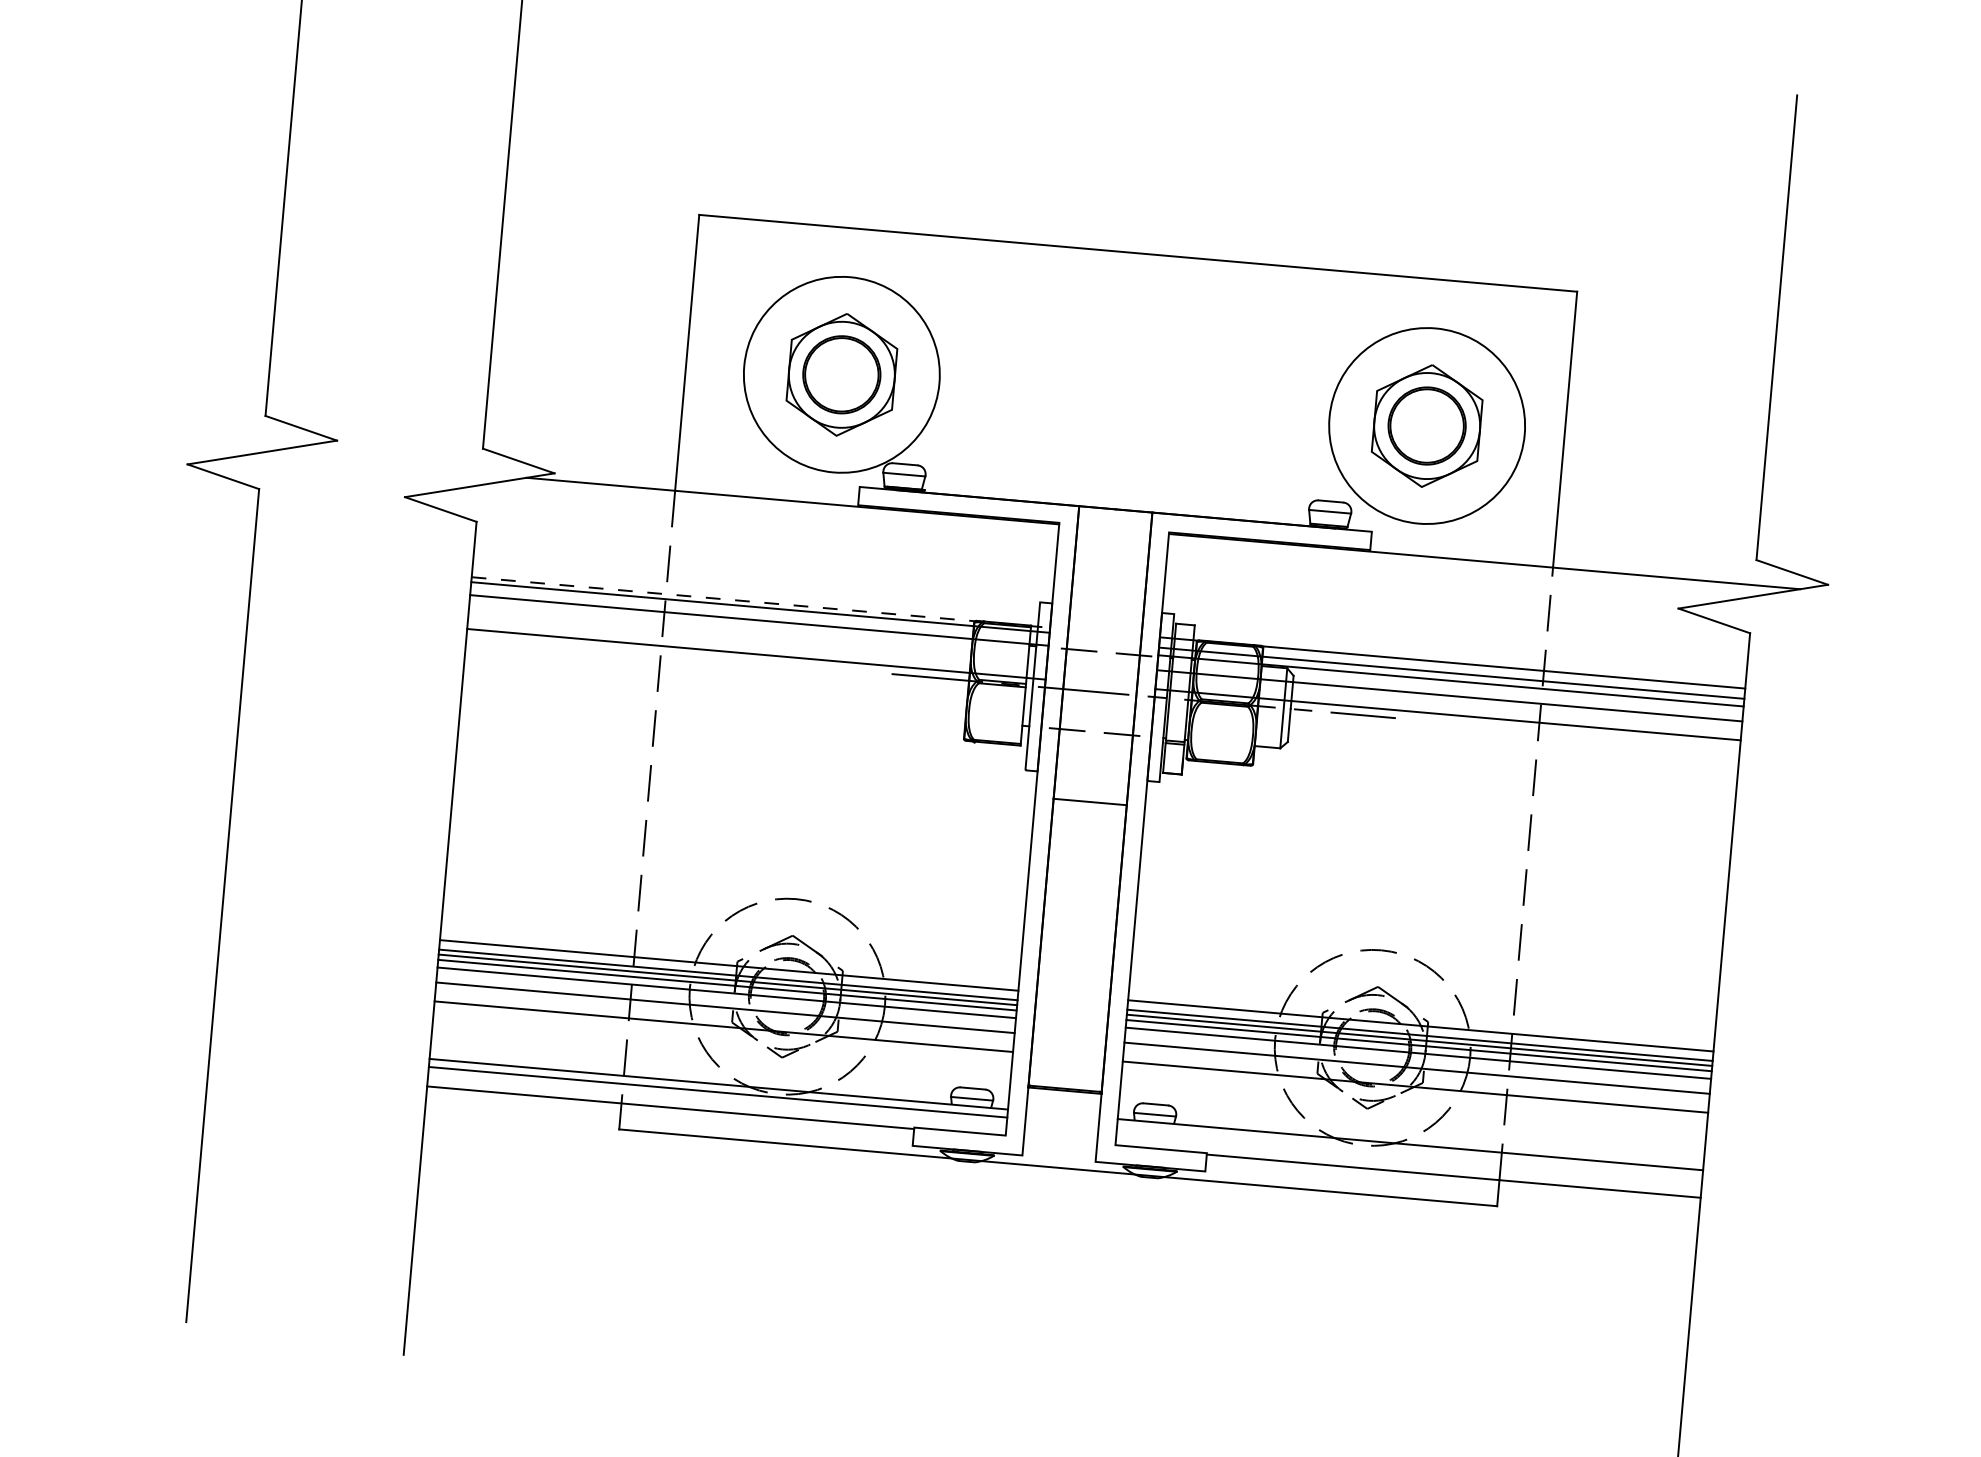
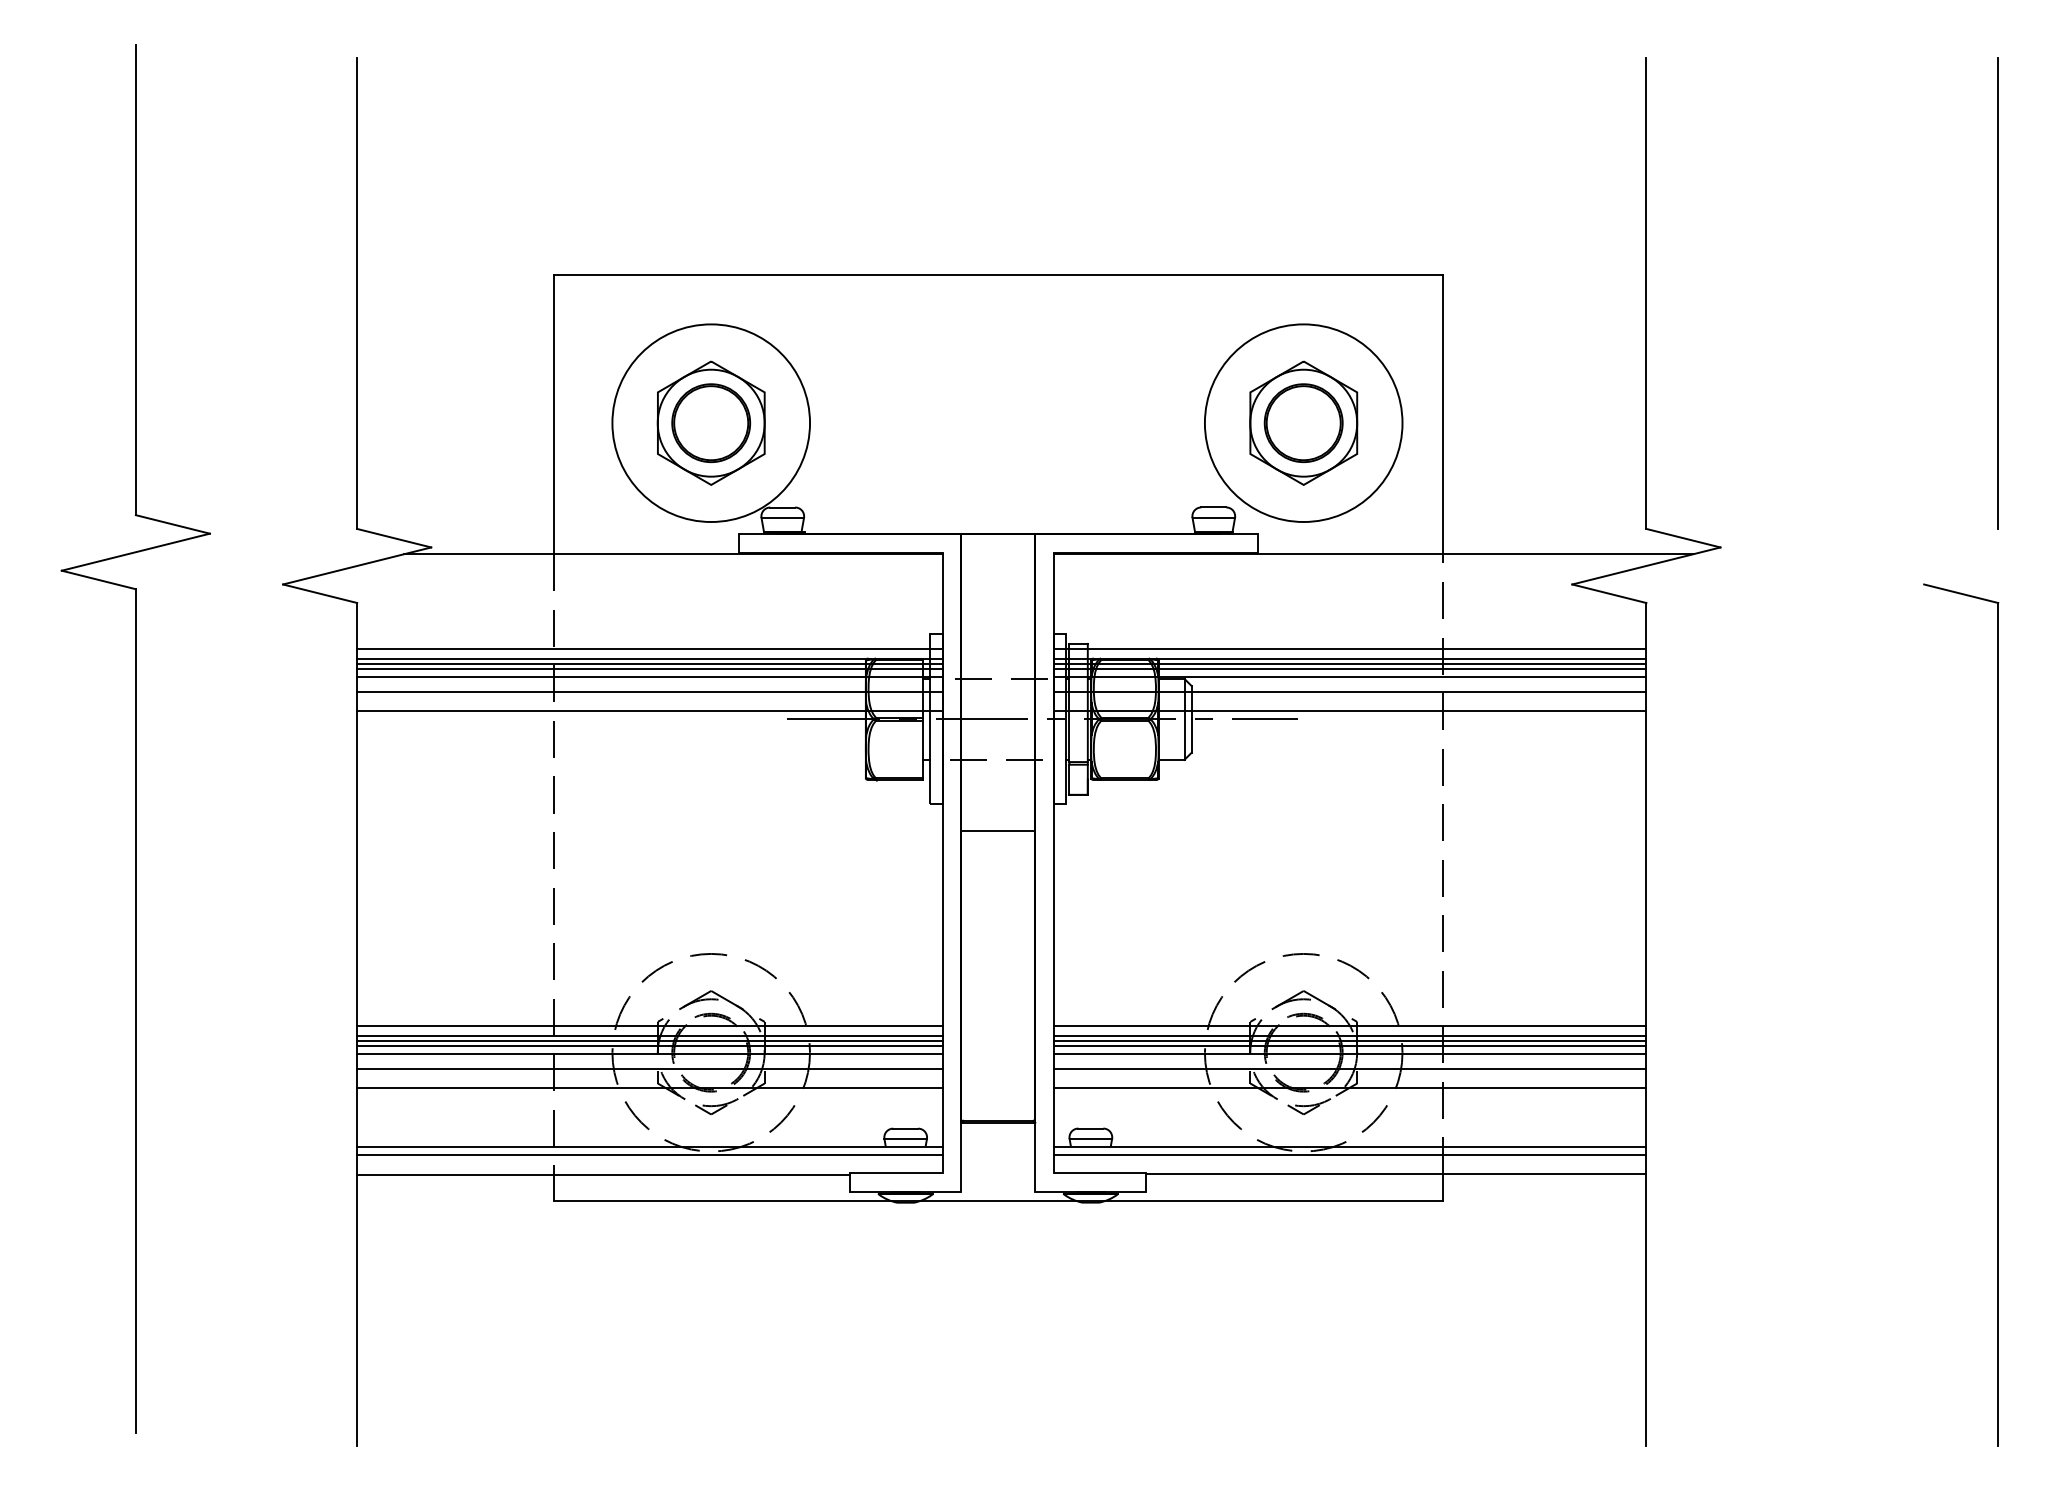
line: (761, 593) -> (649, 649), added
line: (760, 602) -> (649, 659), dashed -> solid
line: (759, 612) -> (649, 669), added
line: (757, 635) -> (649, 692), added
line: (1452, 653) -> (1349, 649), added
line: (1451, 668) -> (1349, 664), added
line: (1409, 1152) -> (1349, 1154), added

